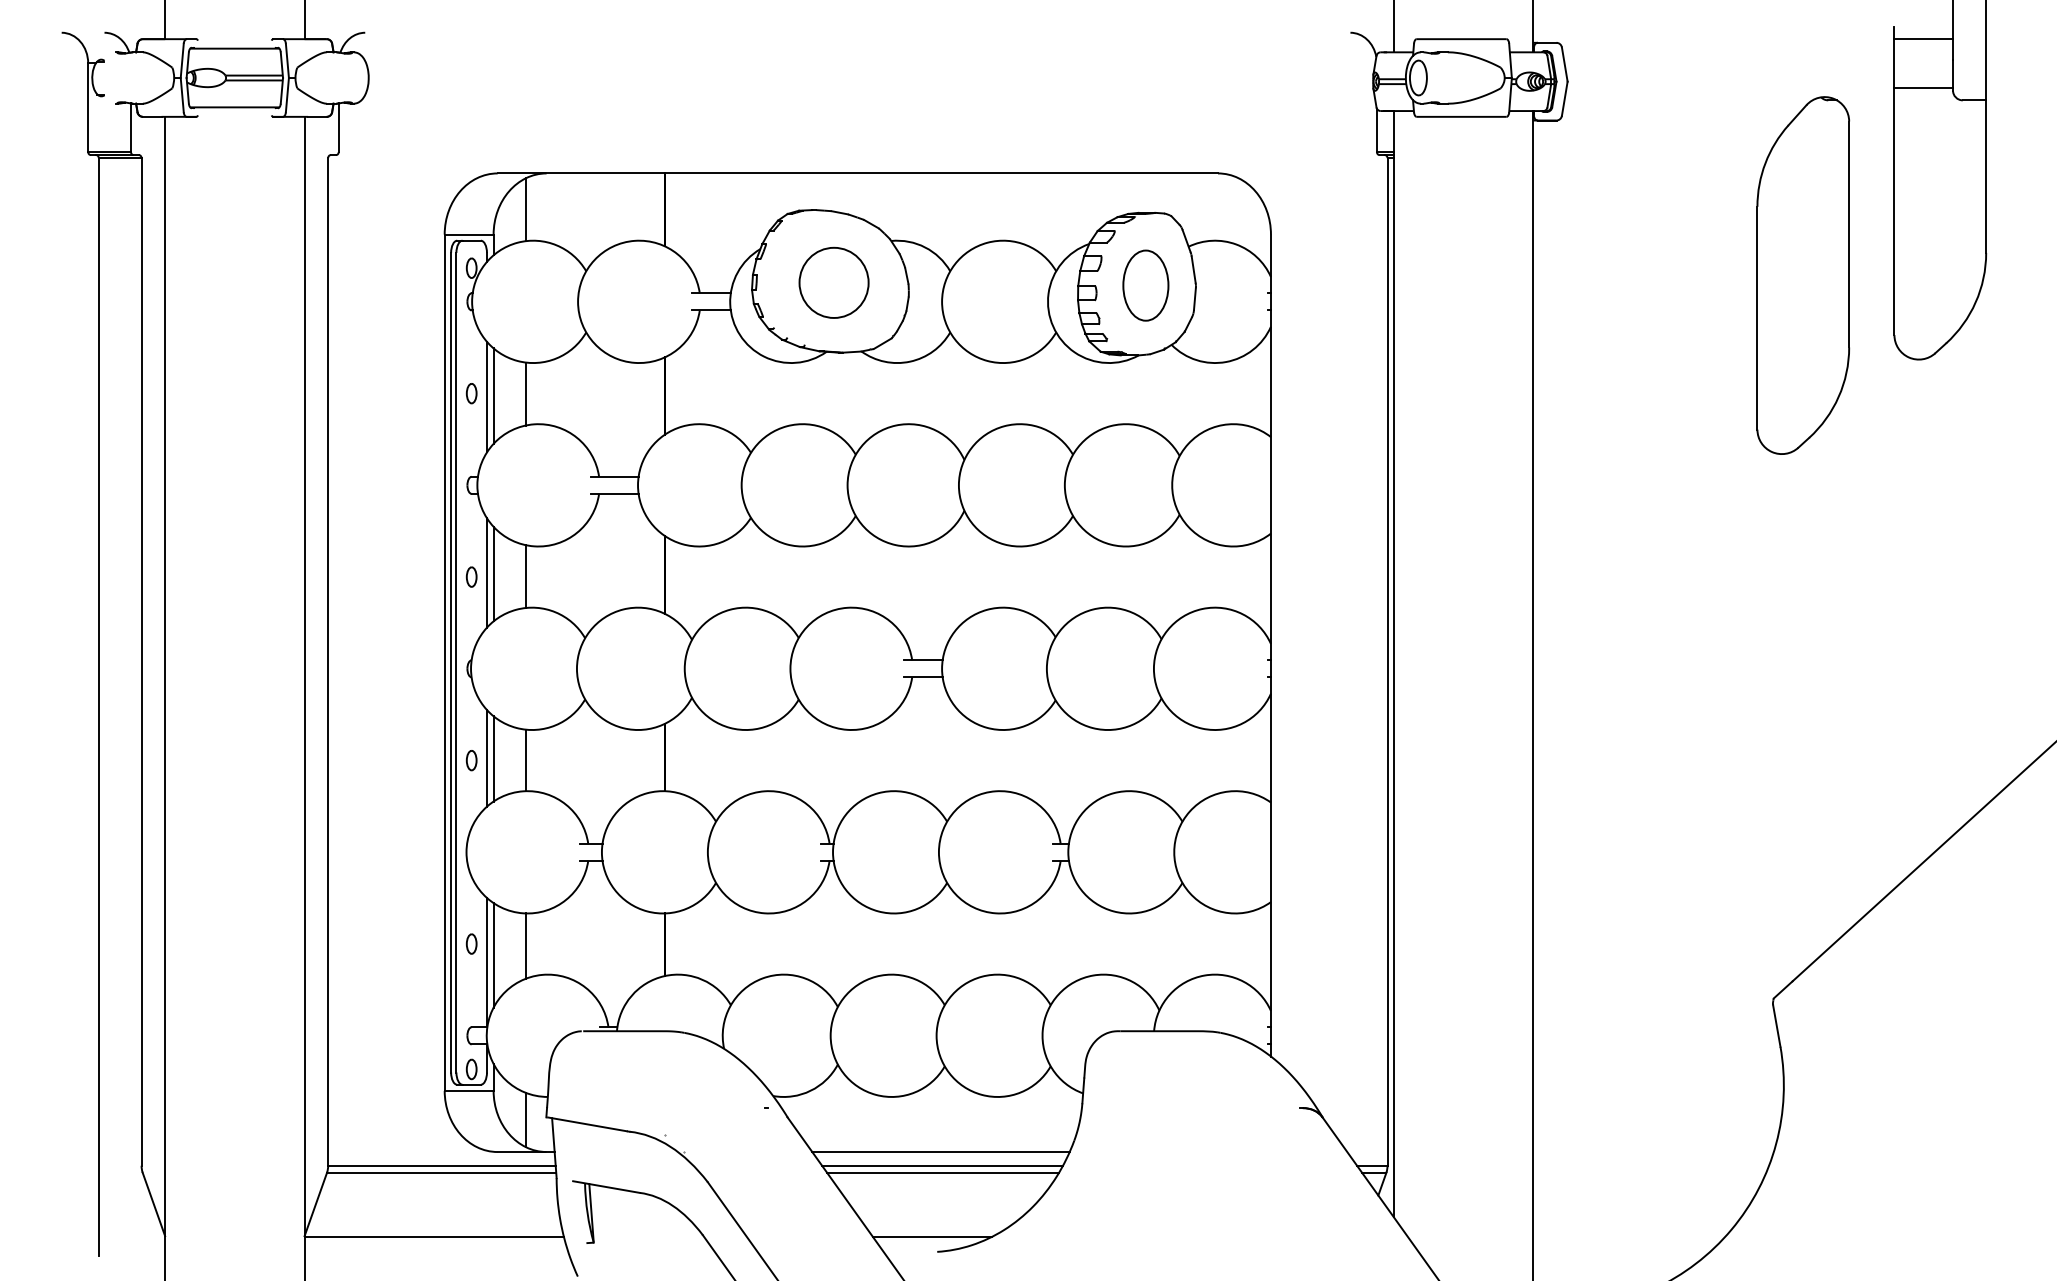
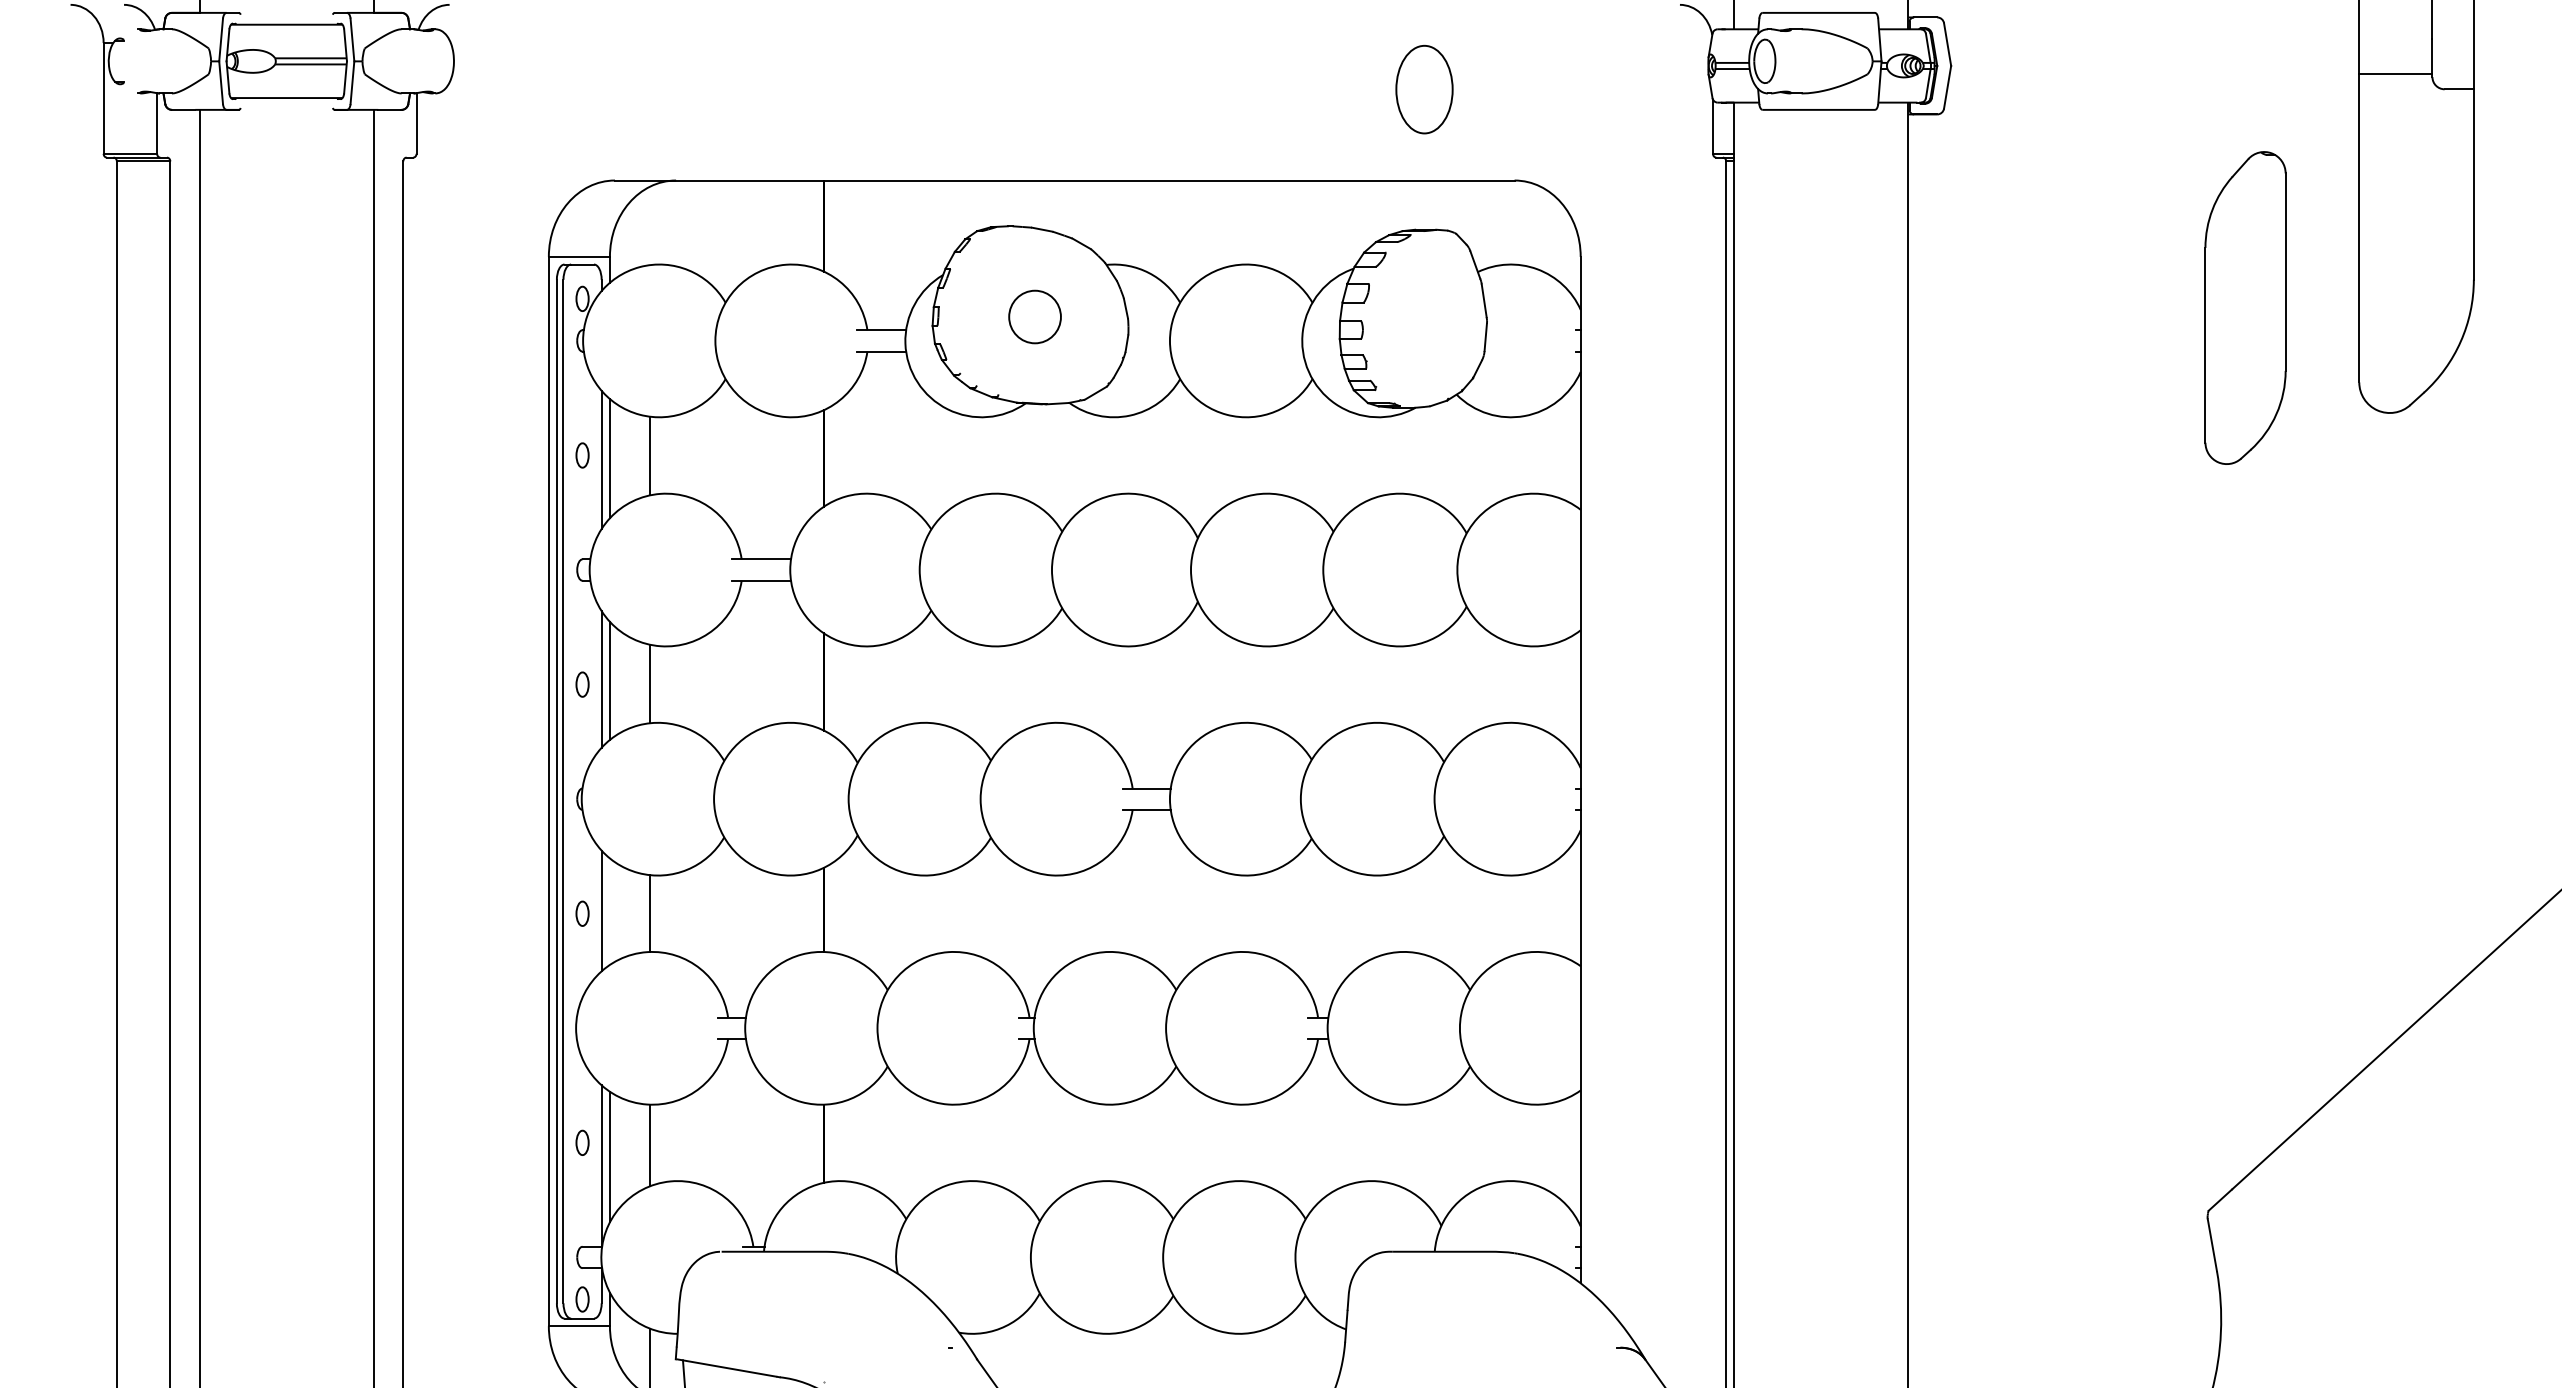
line: (1923, 39) -> (2395, 13), removed
line: (525, 209) -> (649, 225), removed
part: (1803, 275) -> (2245, 307), size x0.7
part: (833, 282) -> (1034, 316), size x0.6
part: (1145, 285) -> (1424, 89), moved
line: (493, 758) -> (609, 911), removed

